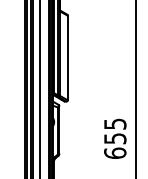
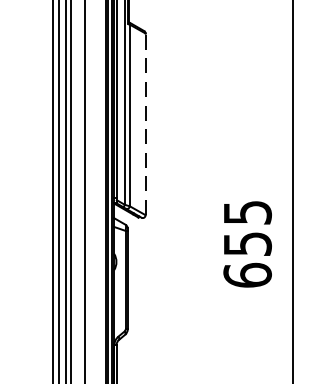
line: (67, 57) -> (145, 123), solid -> dashed
text: (115, 138) -> (248, 243), moved

